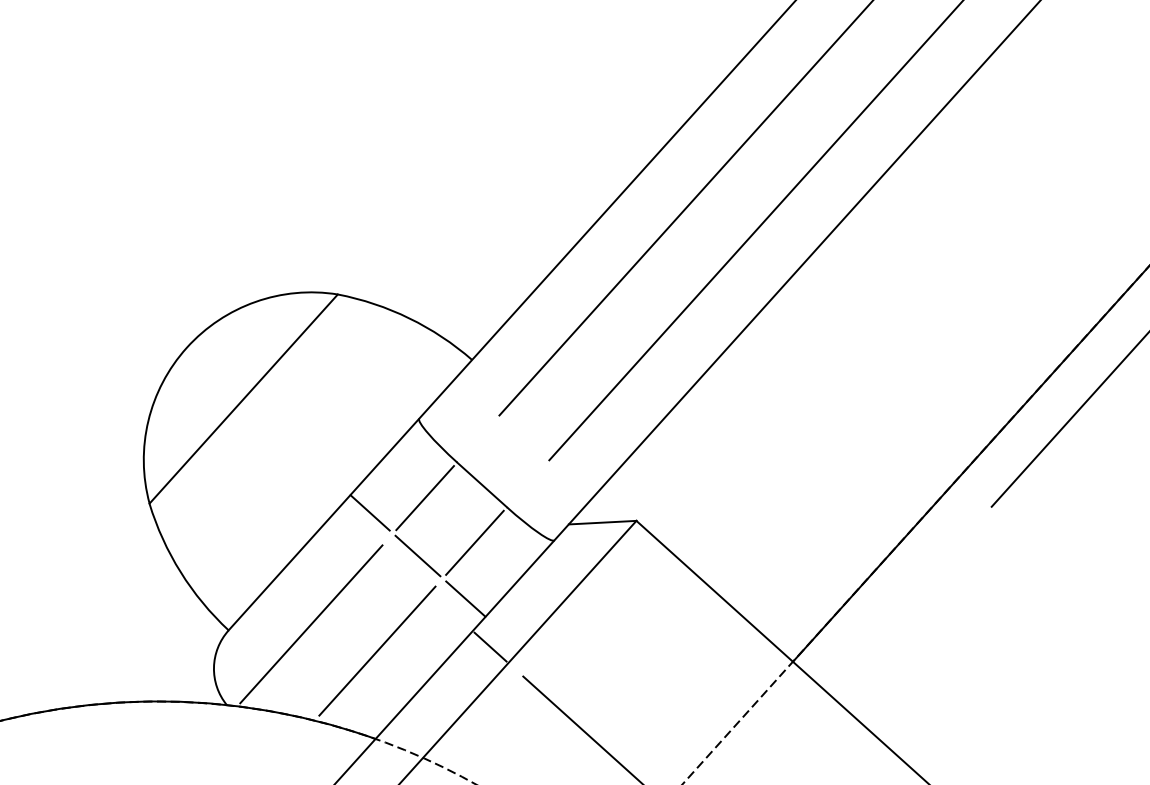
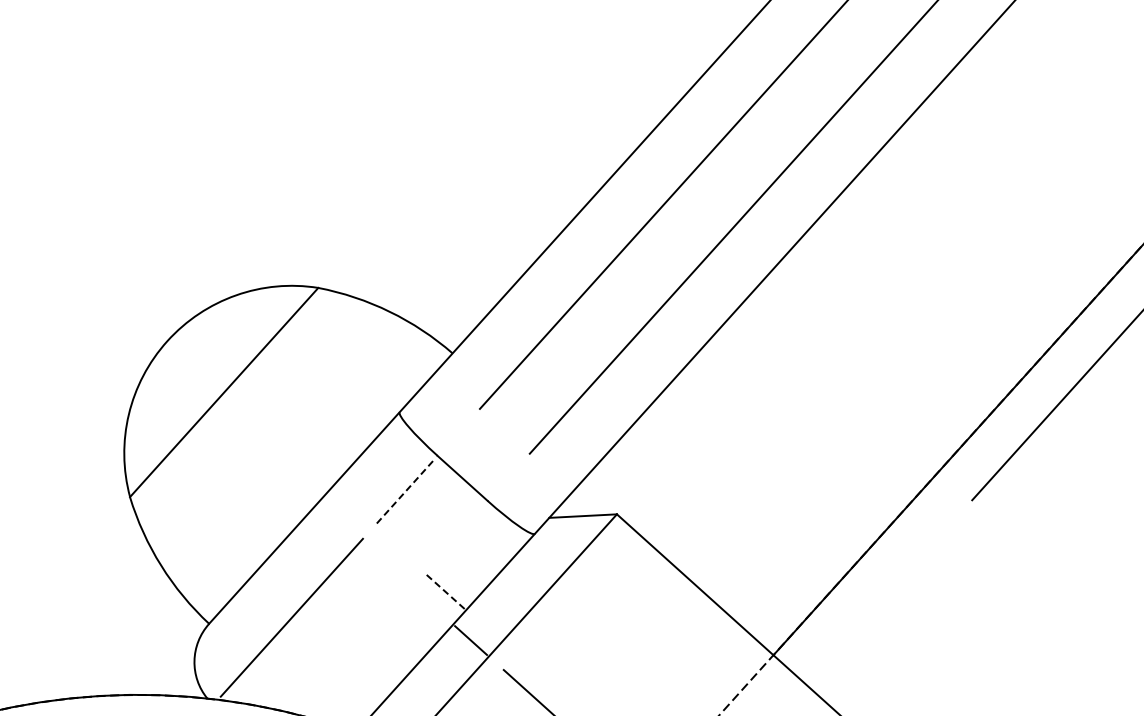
line: (425, 497) -> (406, 490), solid -> dashed
line: (369, 512) -> (350, 505), removed
line: (474, 542) -> (455, 535), removed
line: (417, 555) -> (398, 548), removed
line: (466, 599) -> (447, 592), solid -> dashed
line: (377, 650) -> (358, 643), removed

